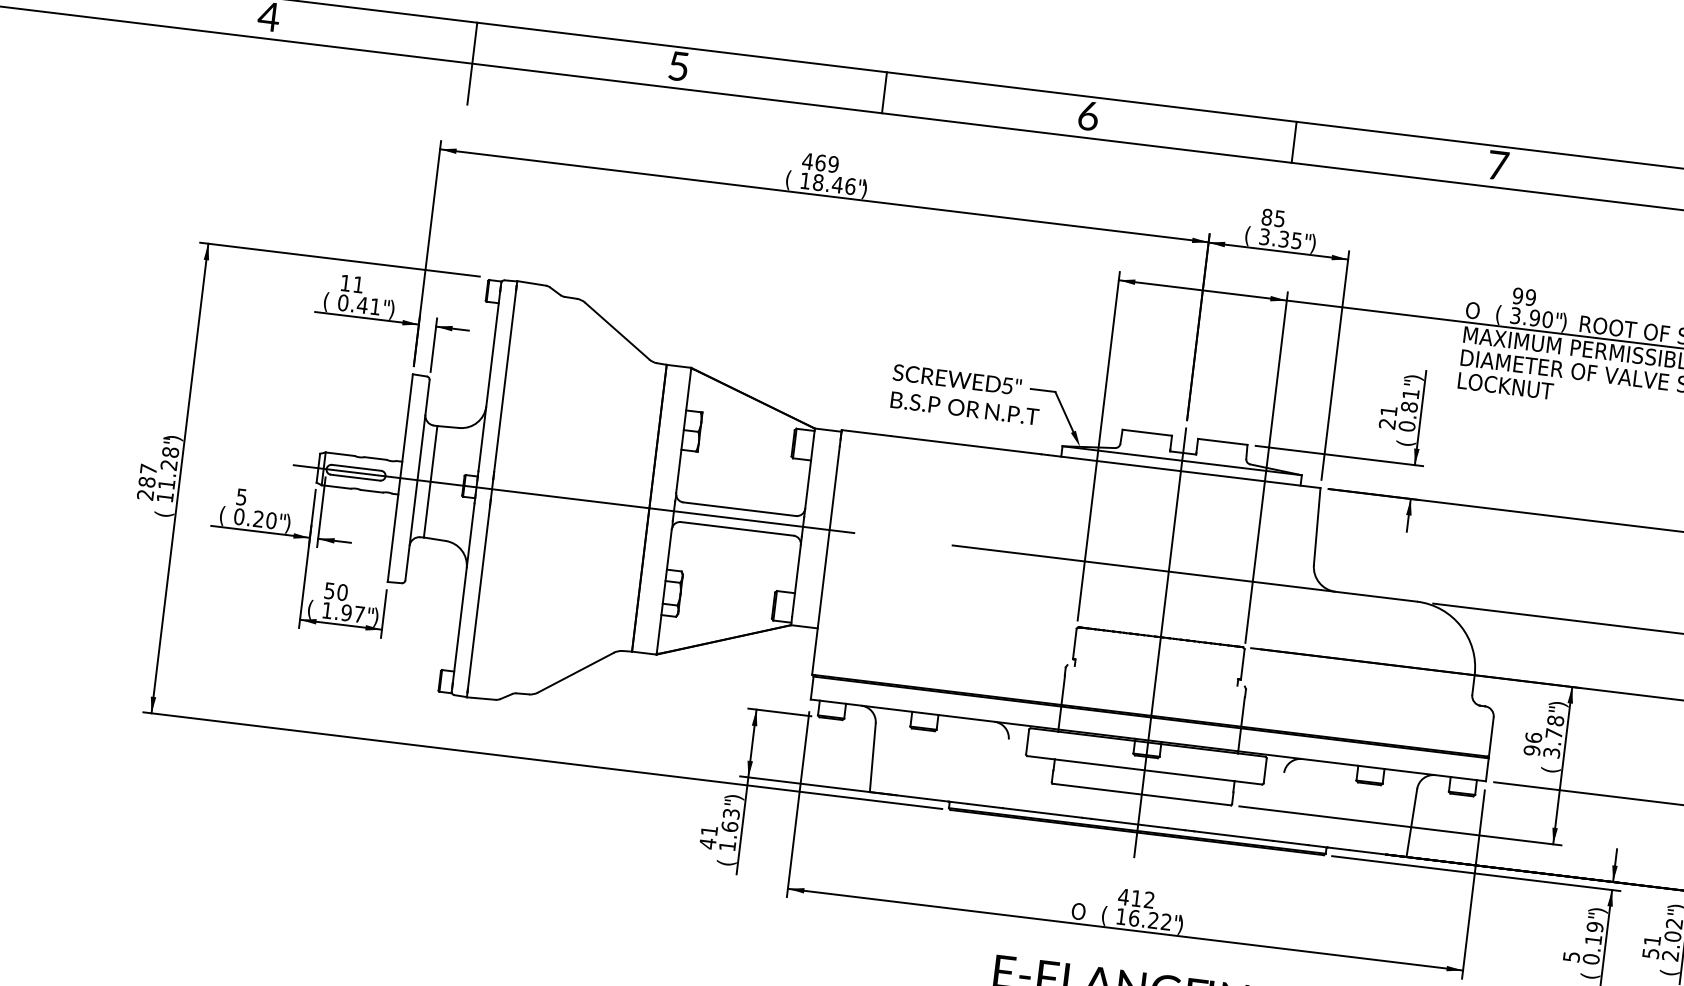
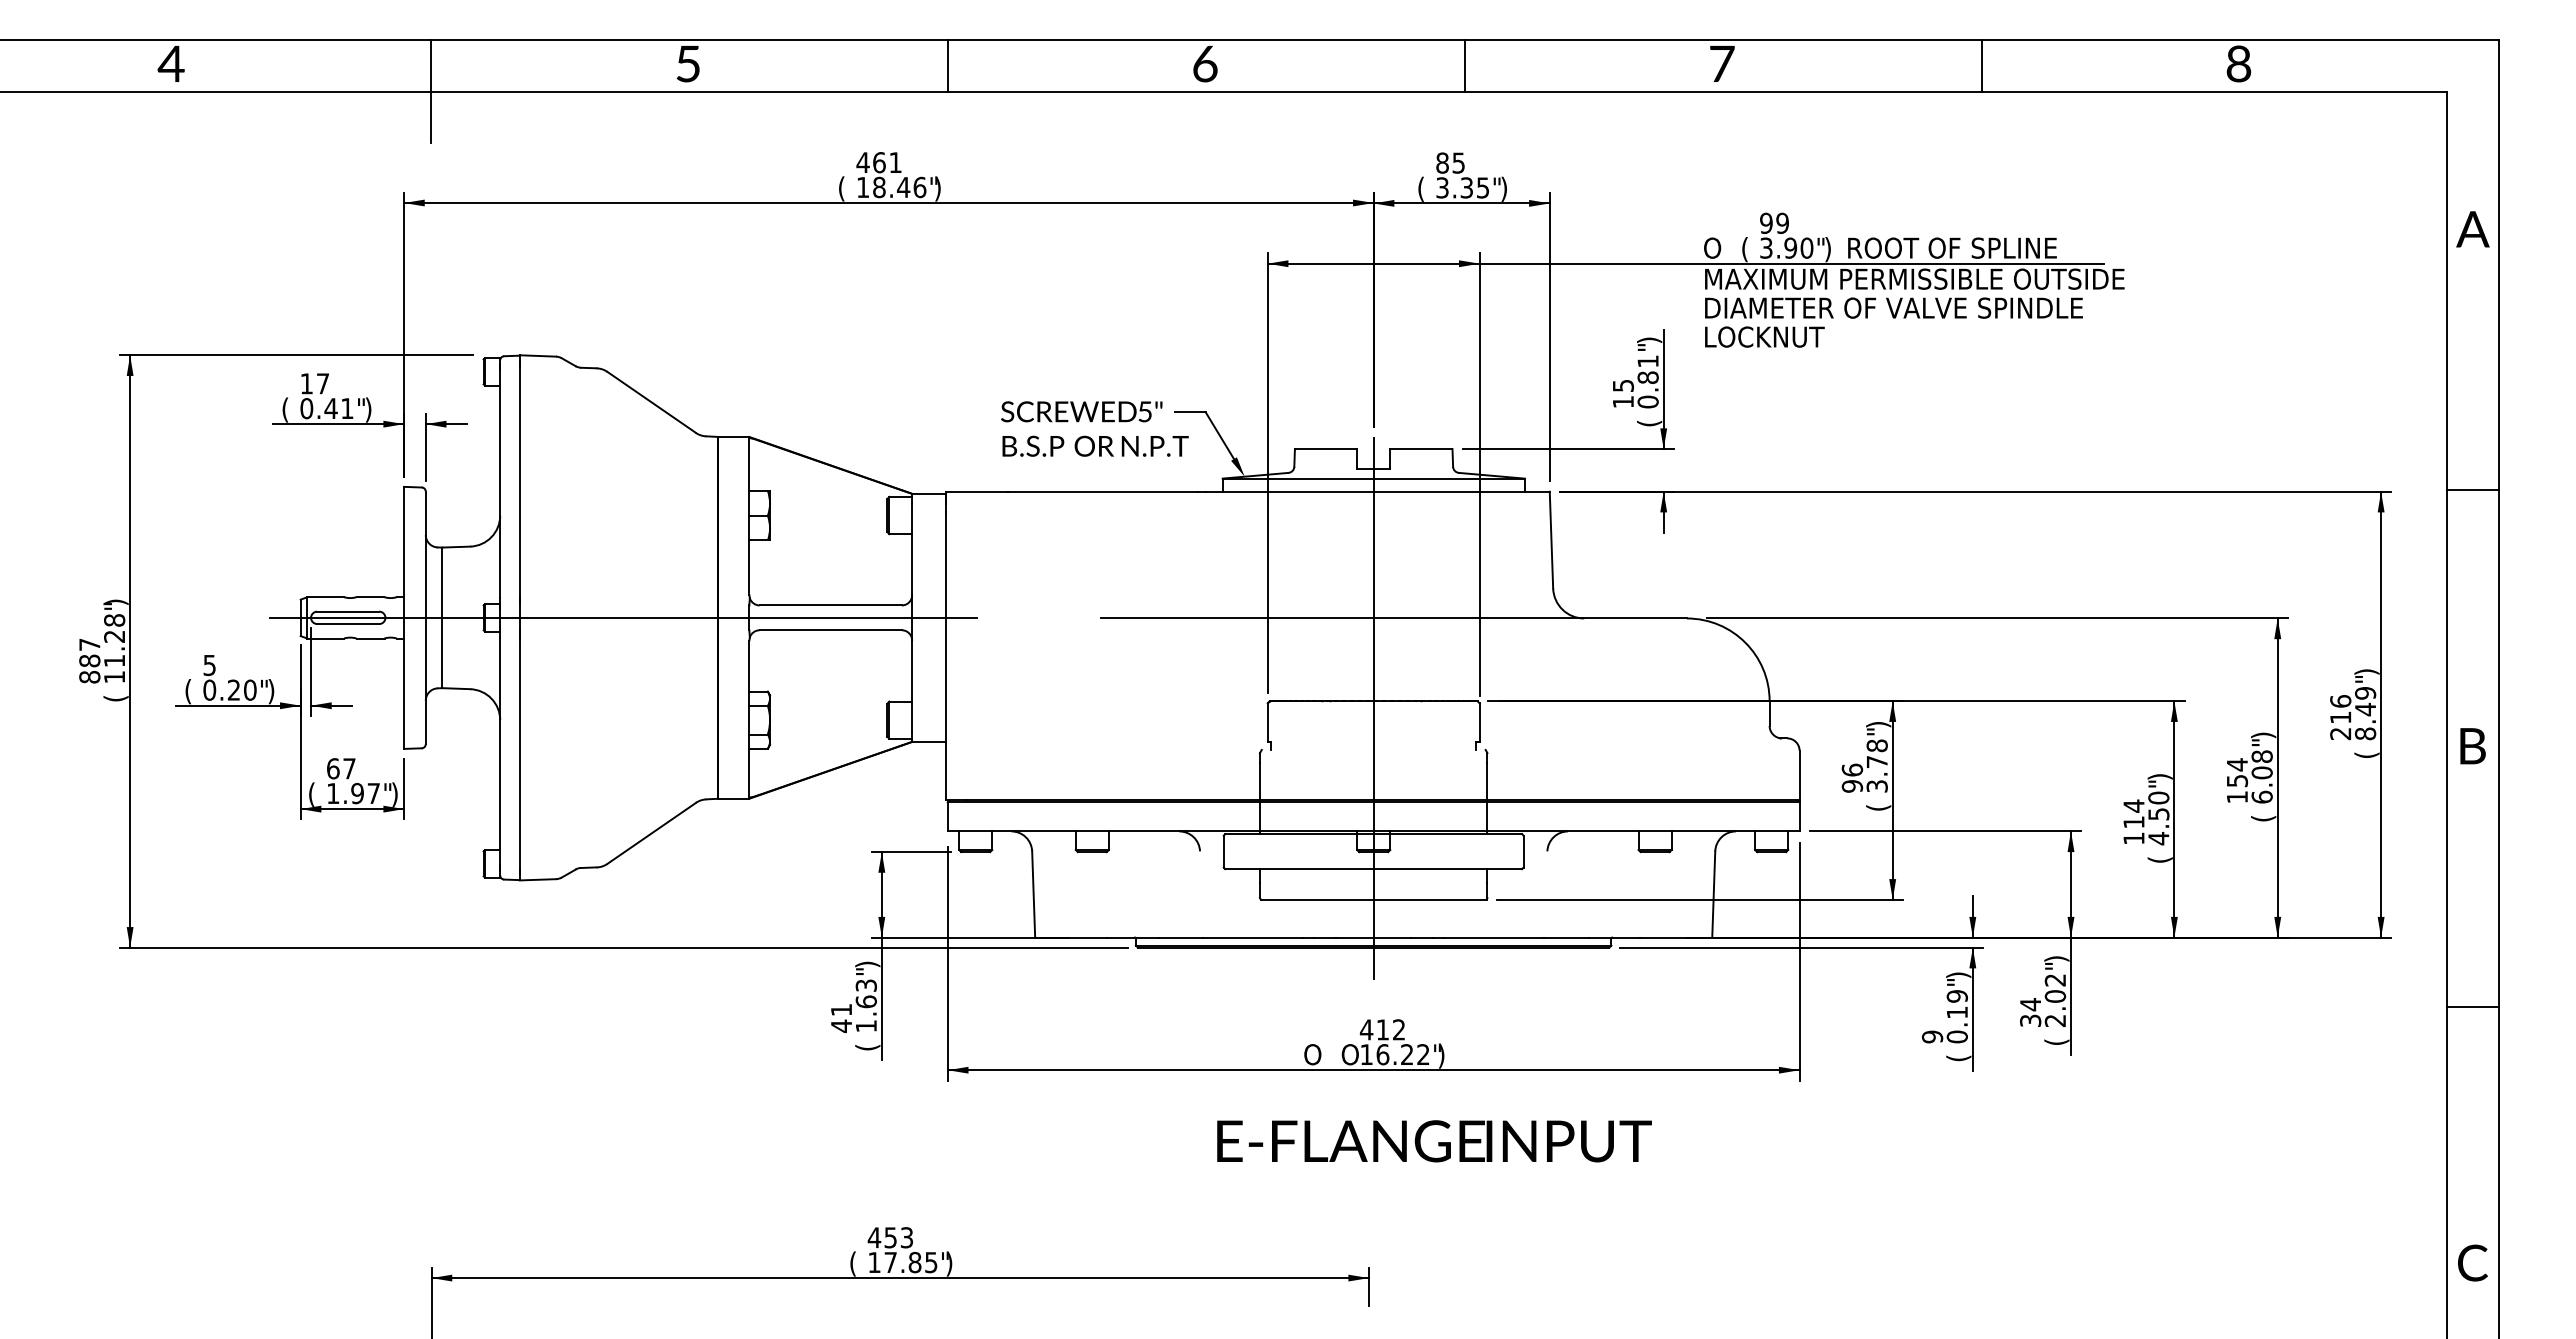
text: (833, 164) -> (895, 162), 469 -> 461
text: (358, 284) -> (322, 383), 11 -> 17
text: (1387, 417) -> (1622, 394), 21 -> 15
text: (145, 494) -> (89, 676), 287 -> 887
text: (336, 591) -> (341, 768), 50 -> 67
text: (1107, 915) -> (1349, 1055), ( -> O
text: (1651, 946) -> (2030, 1012), 51 -> 34
text: (1570, 956) -> (1931, 1036), 5 -> 9

